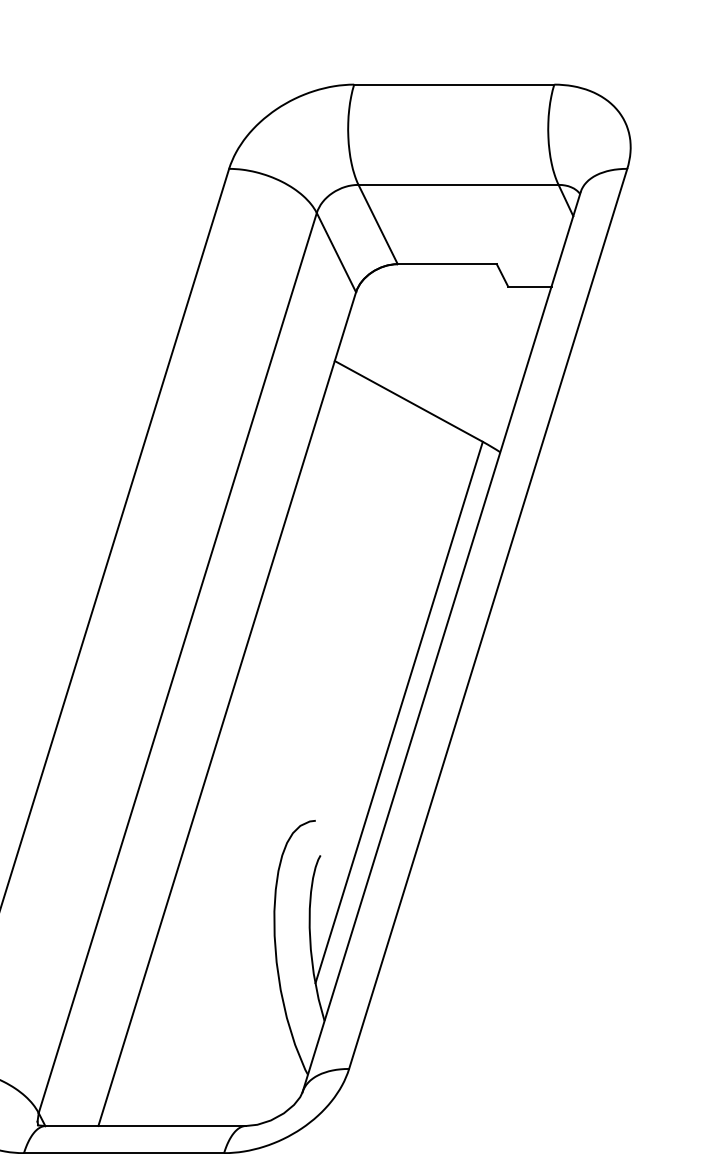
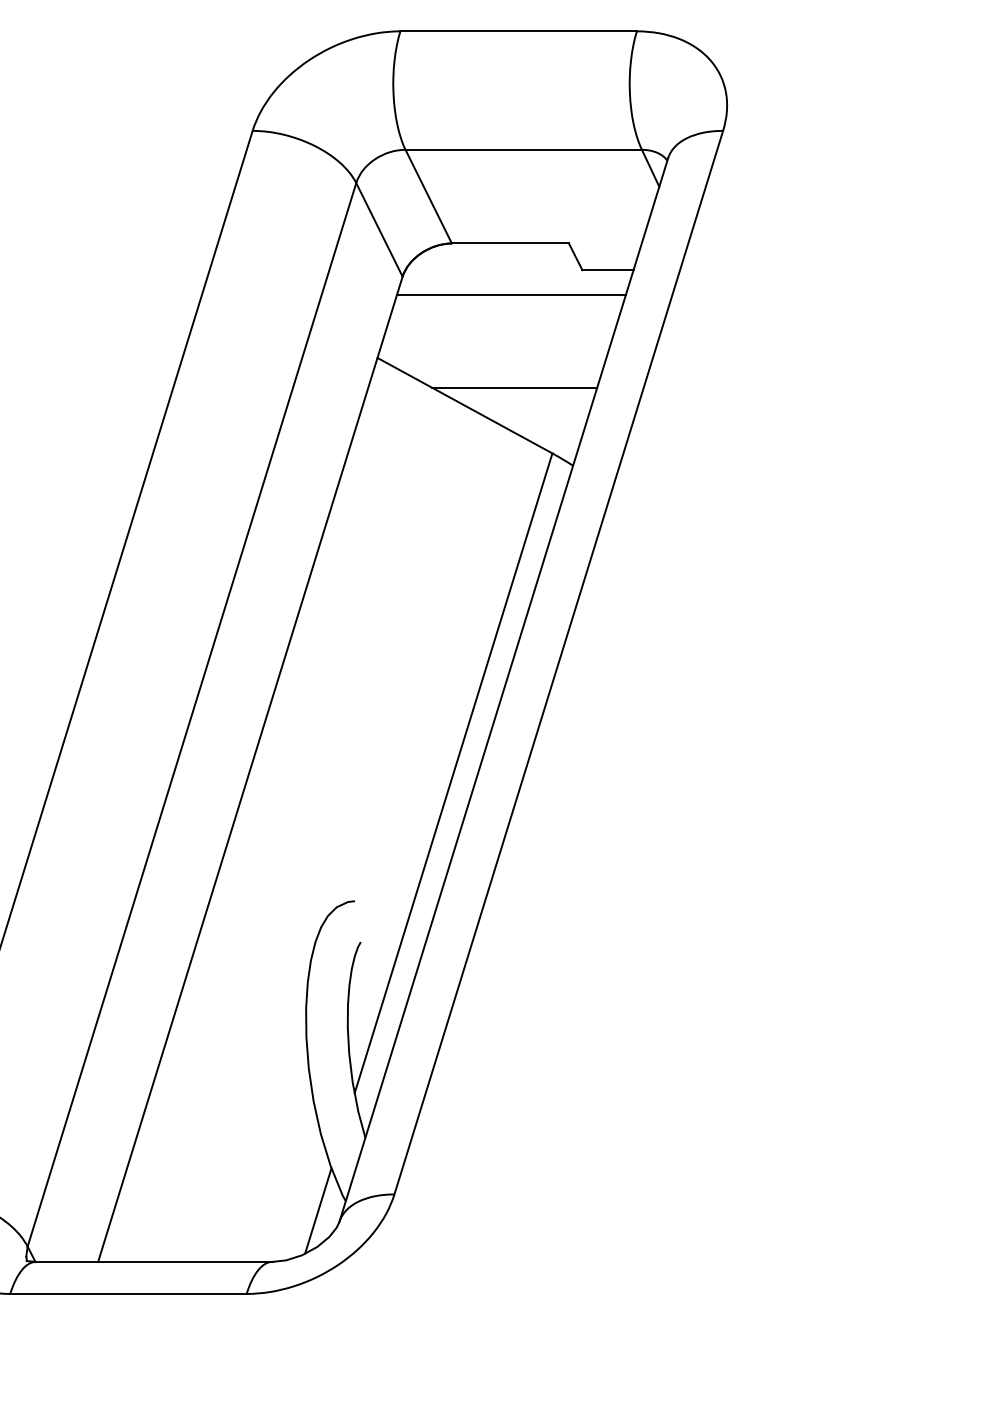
line: (448, 307) -> (511, 294), added
line: (450, 386) -> (514, 387), added
line: (284, 1082) -> (318, 1210), added

